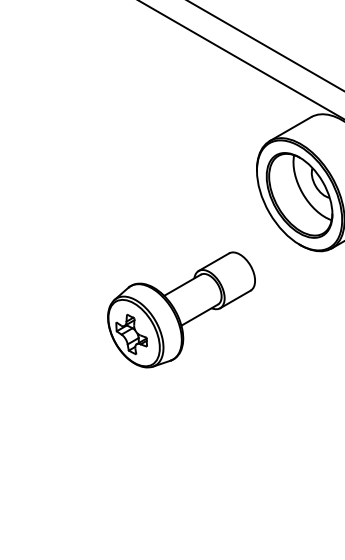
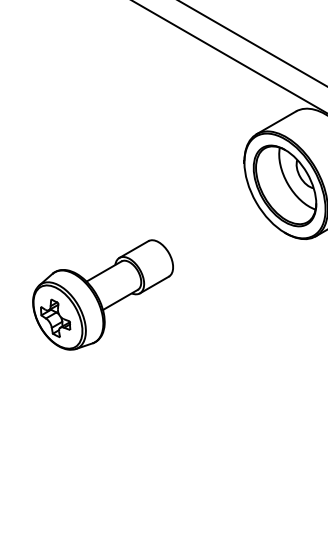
part: (181, 309) -> (103, 294), moved

